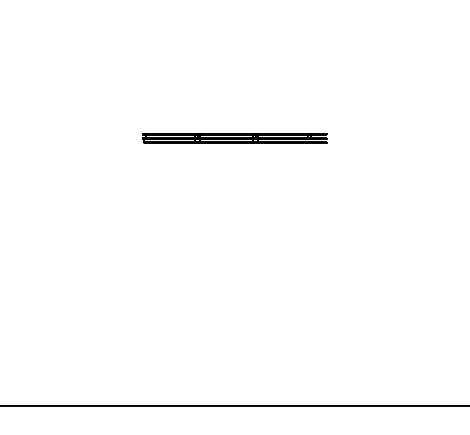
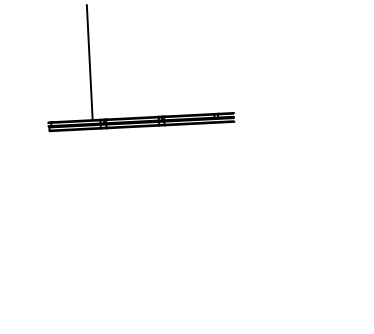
line: (187, 77) -> (90, 62), added

